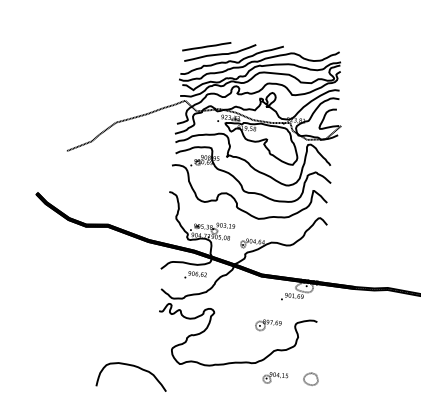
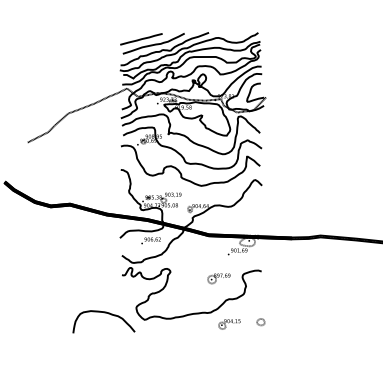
curve: (133, 367) -> (104, 313), moved
part: (310, 379) -> (260, 322), size x0.62

